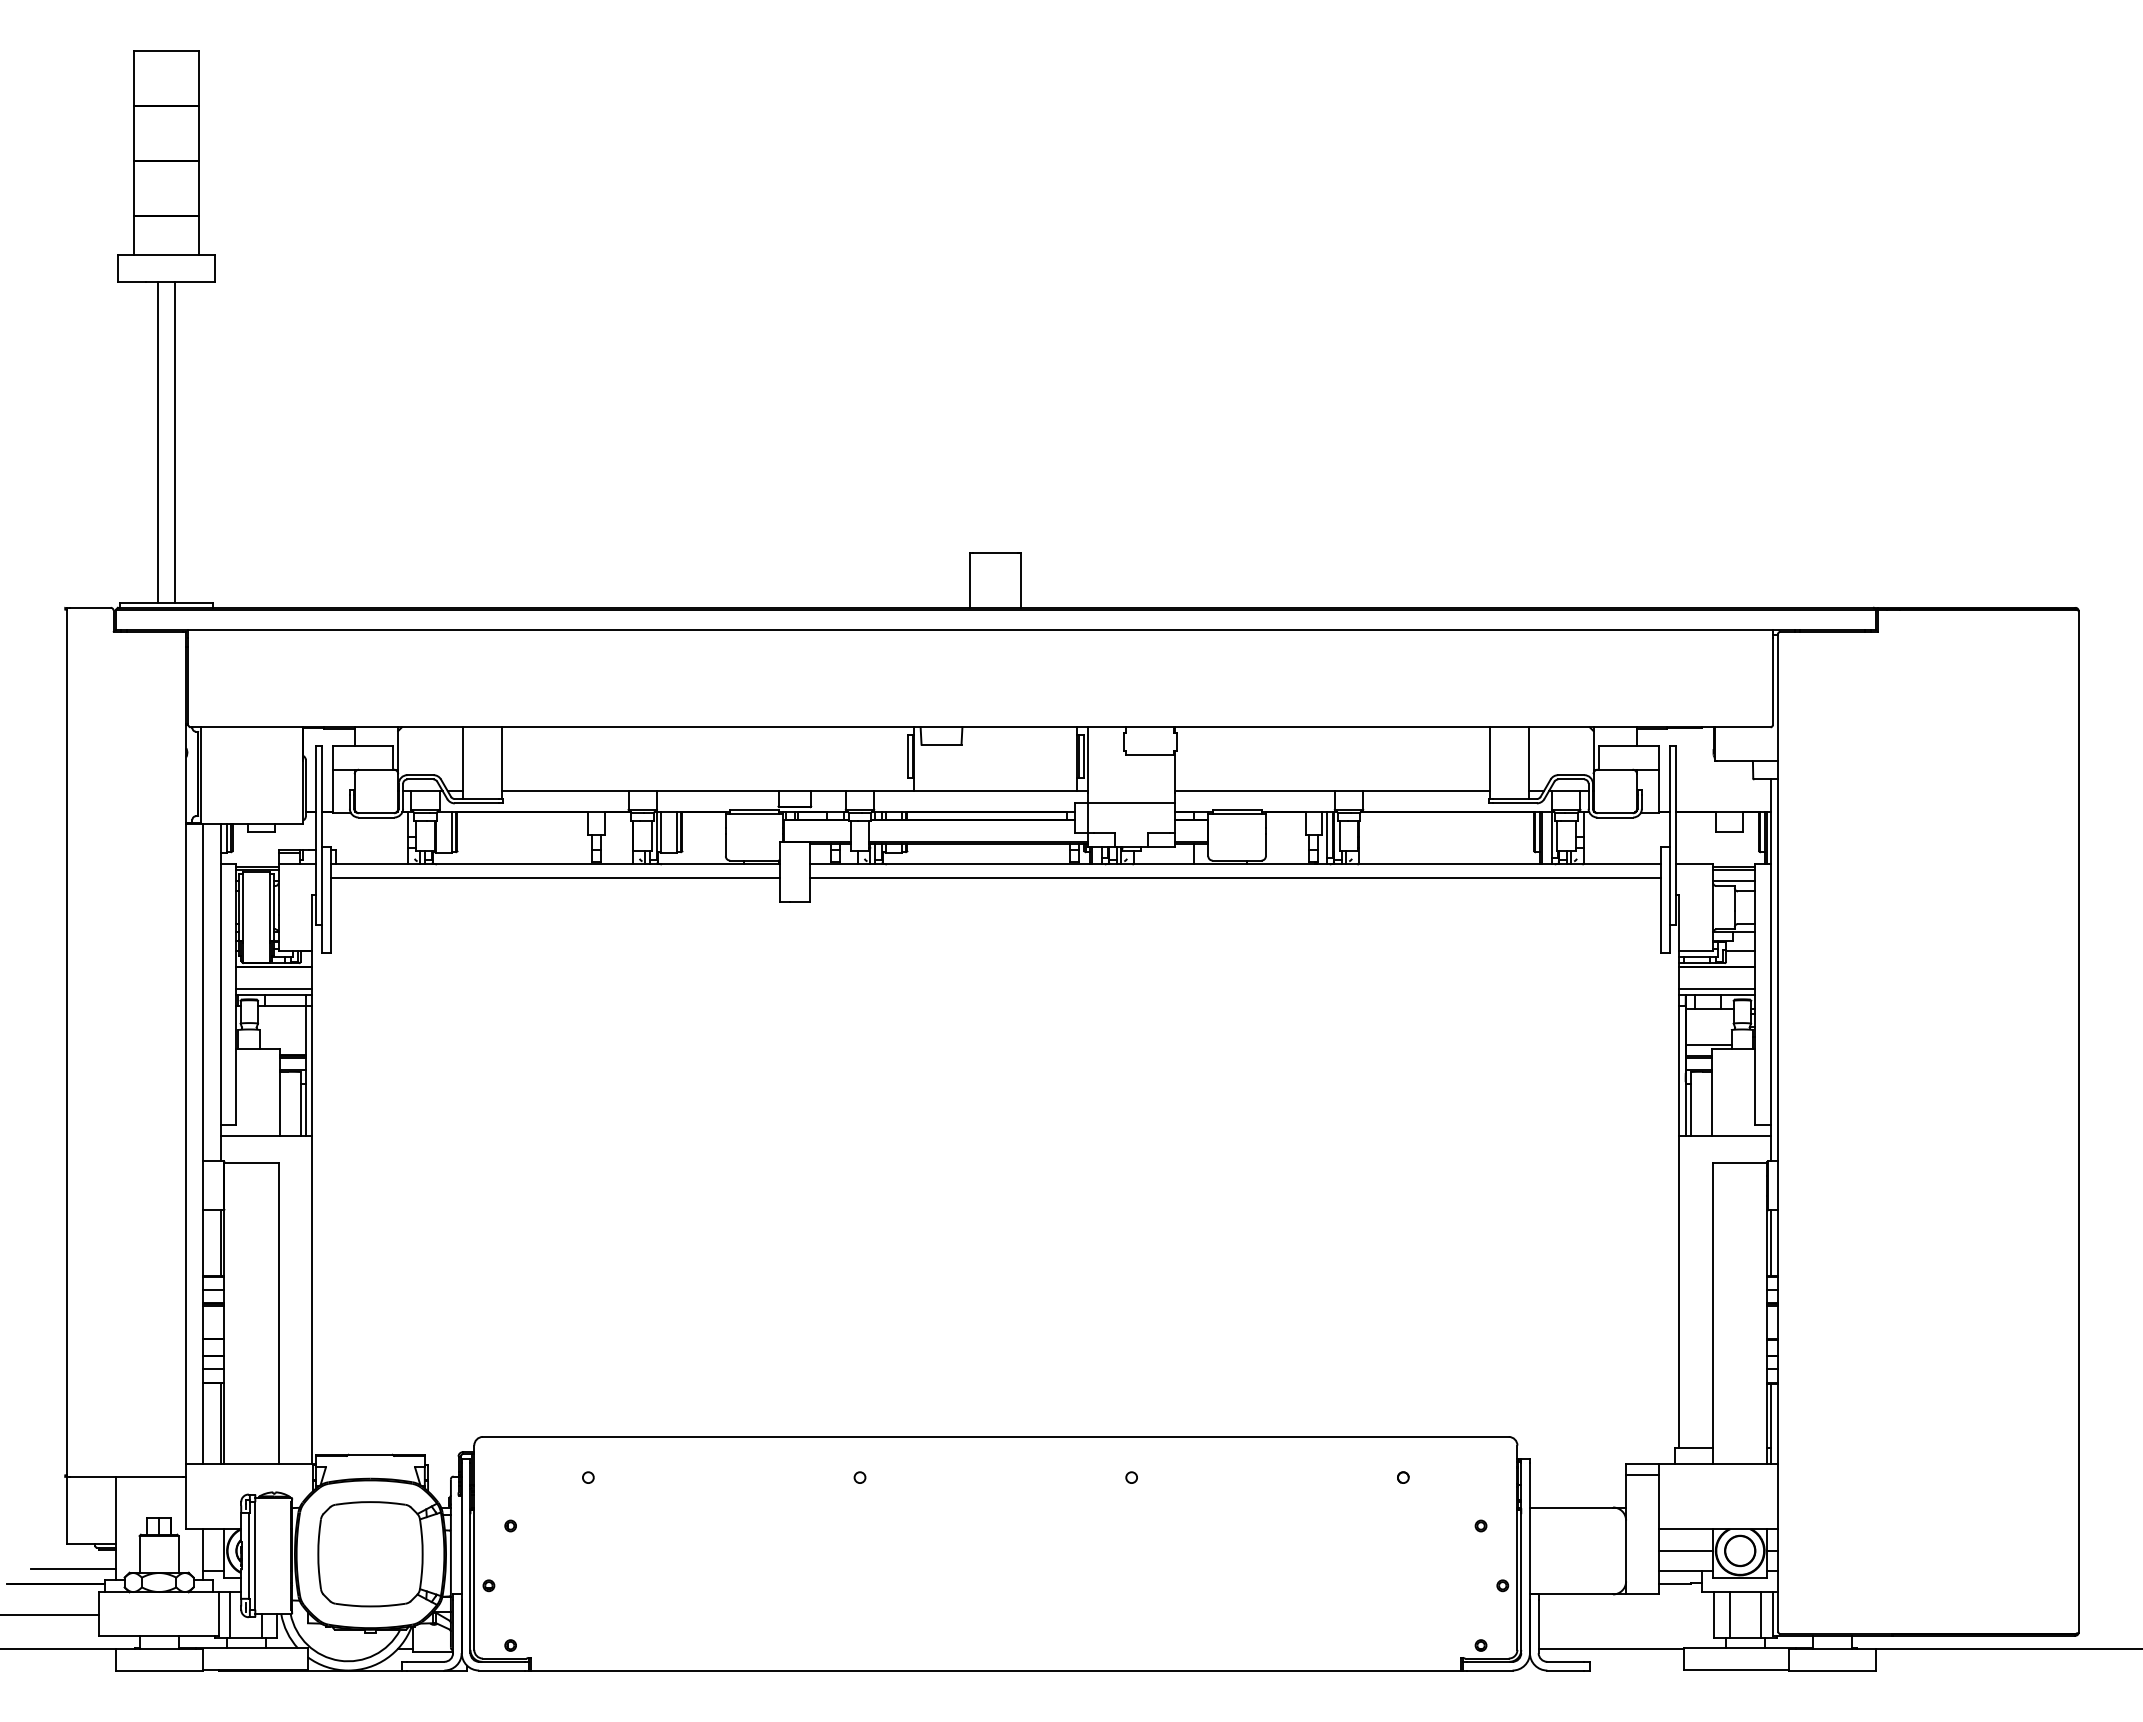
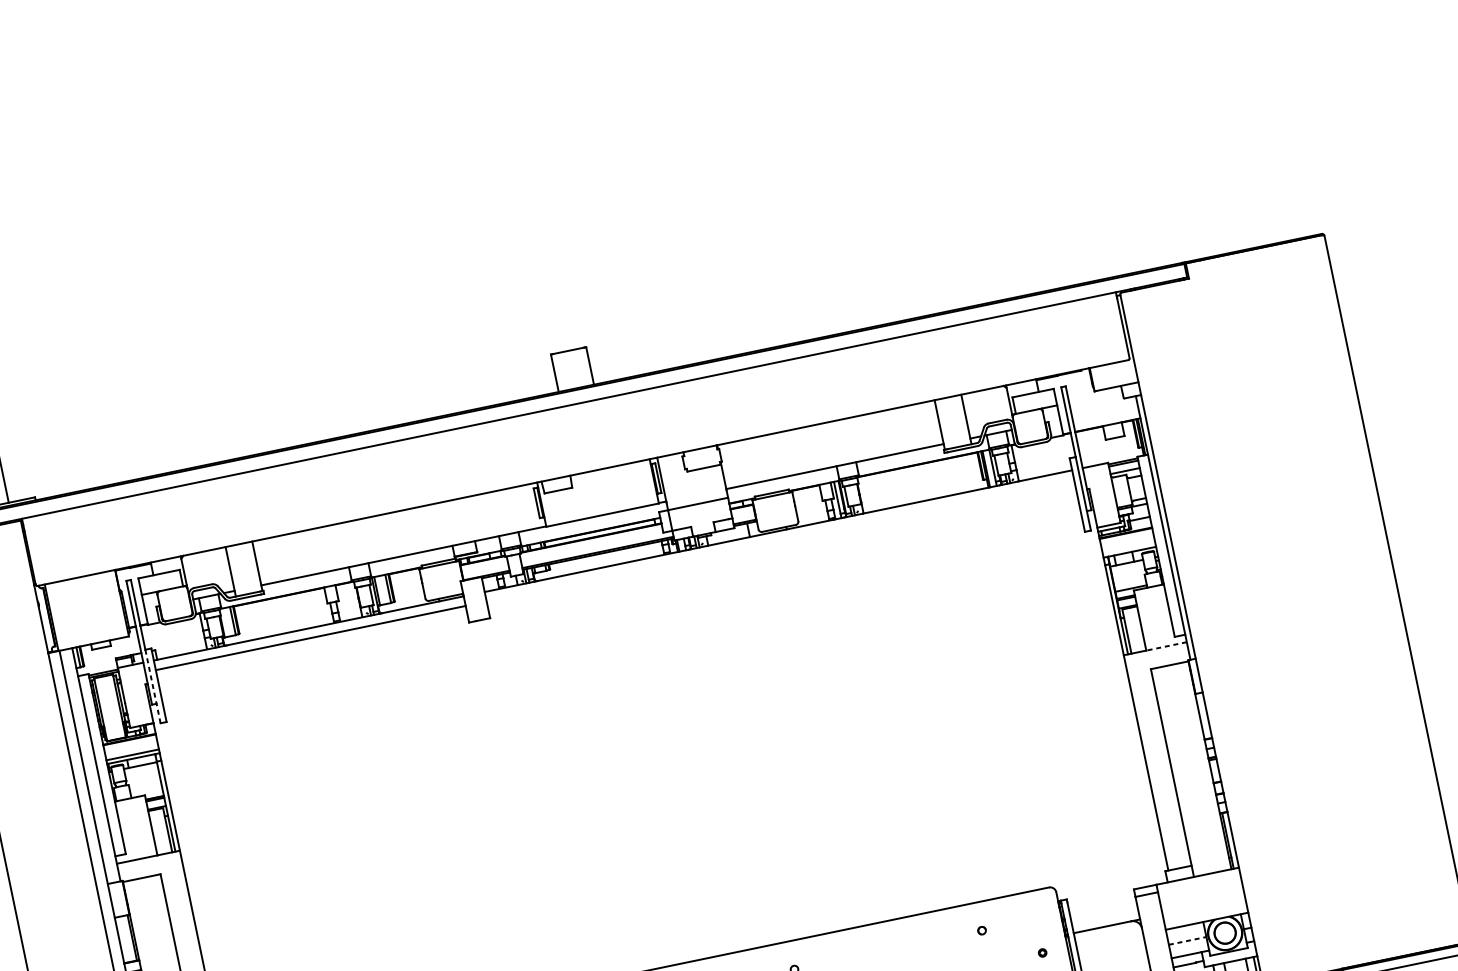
line: (1235, 878) -> (780, 541), removed
line: (322, 899) -> (153, 686), solid -> dashed
line: (1717, 989) -> (1129, 548), removed
line: (1740, 1135) -> (1165, 646), solid -> dashed
line: (1770, 1243) -> (1202, 716), removed
line: (1686, 1550) -> (1188, 940), solid -> dashed

